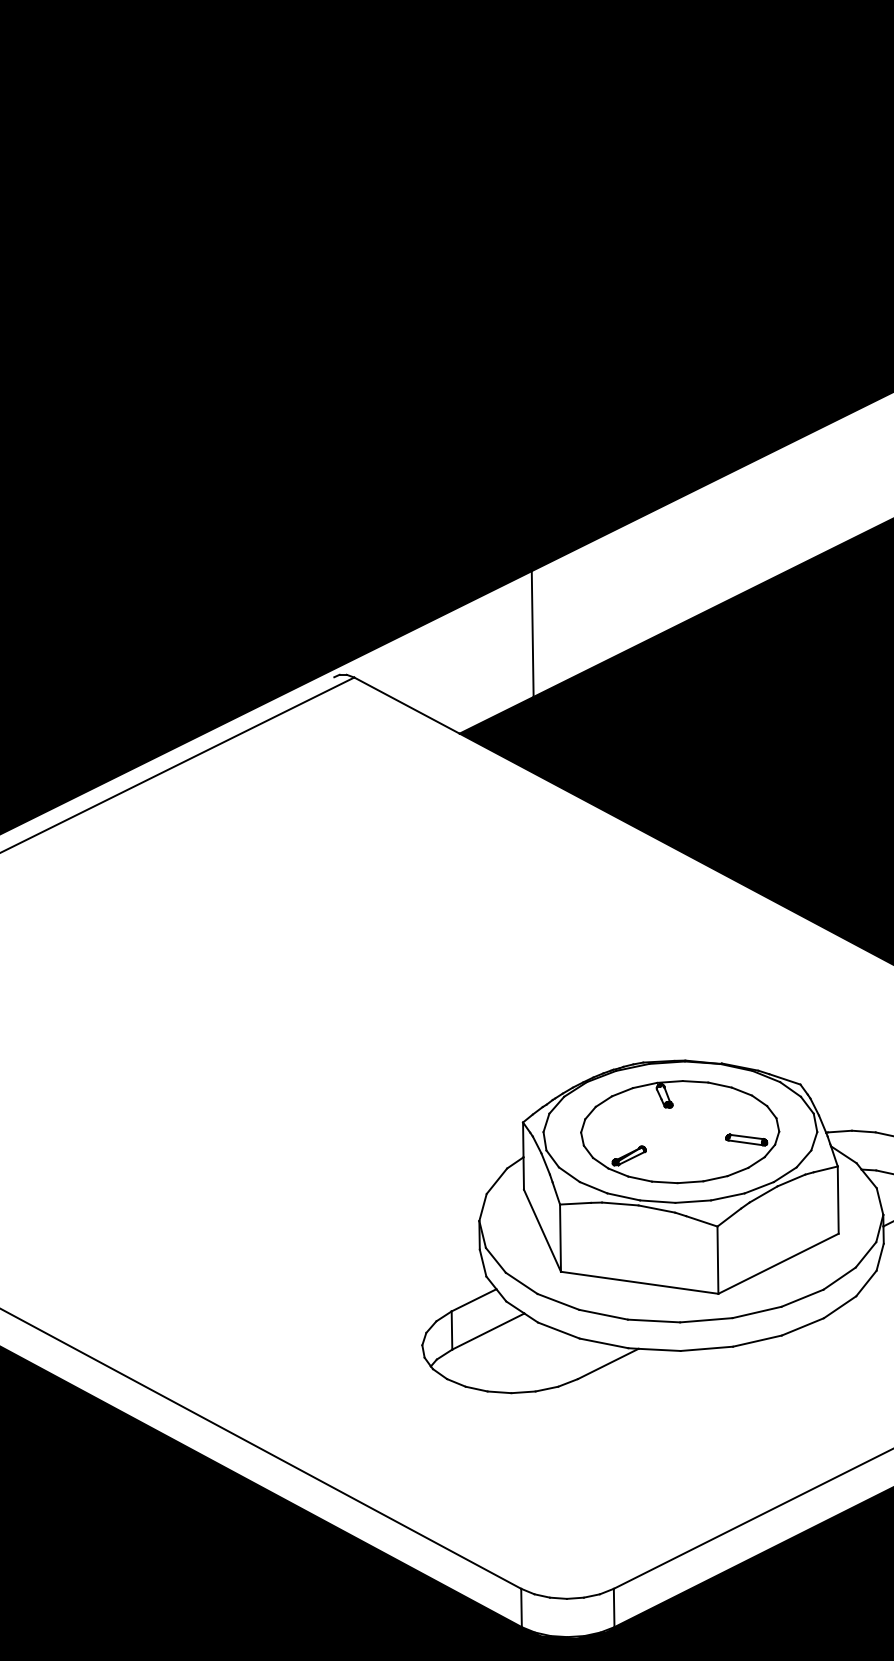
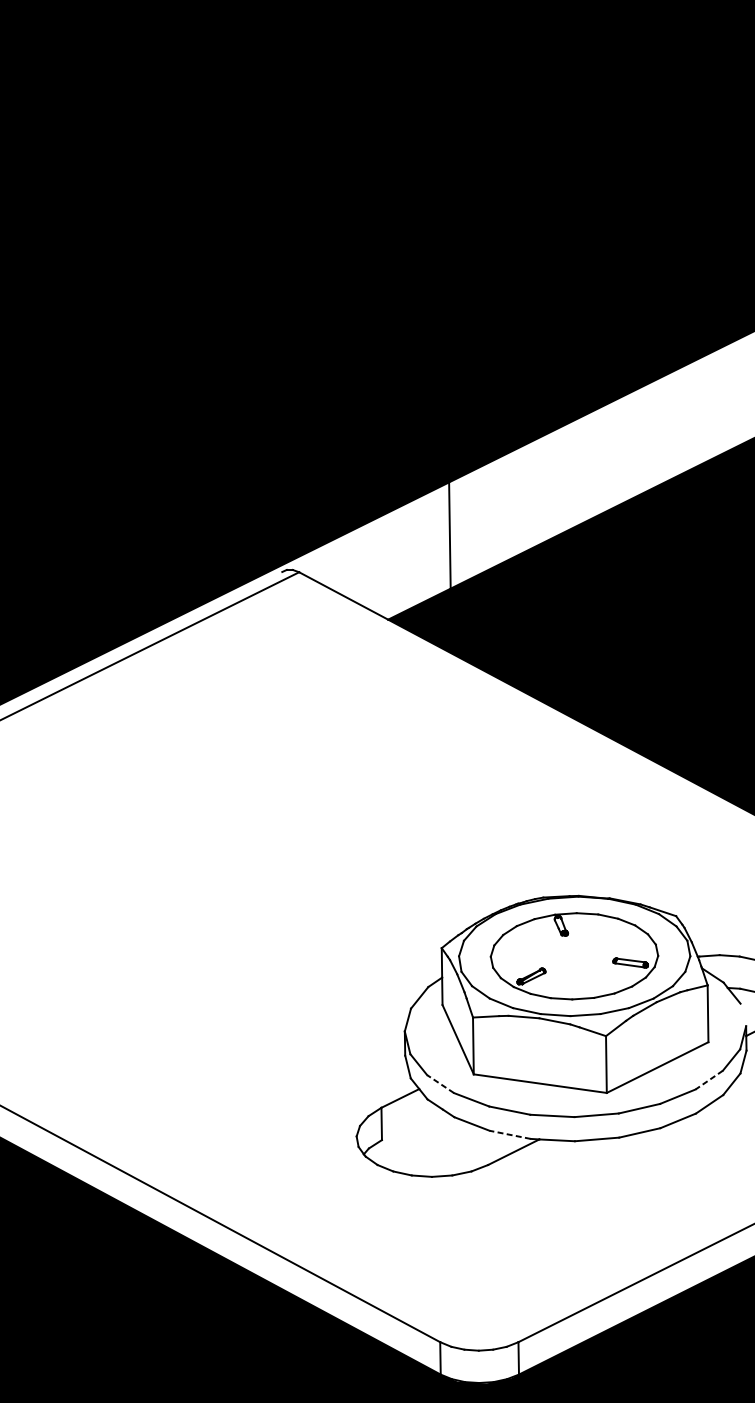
line: (879, 1201) -> (742, 1014), removed
line: (839, 1278) -> (709, 1080), solid -> dashed
line: (521, 1283) -> (440, 1084), solid -> dashed
line: (488, 1331) -> (412, 1124), removed
line: (604, 1343) -> (510, 1134), solid -> dashed

